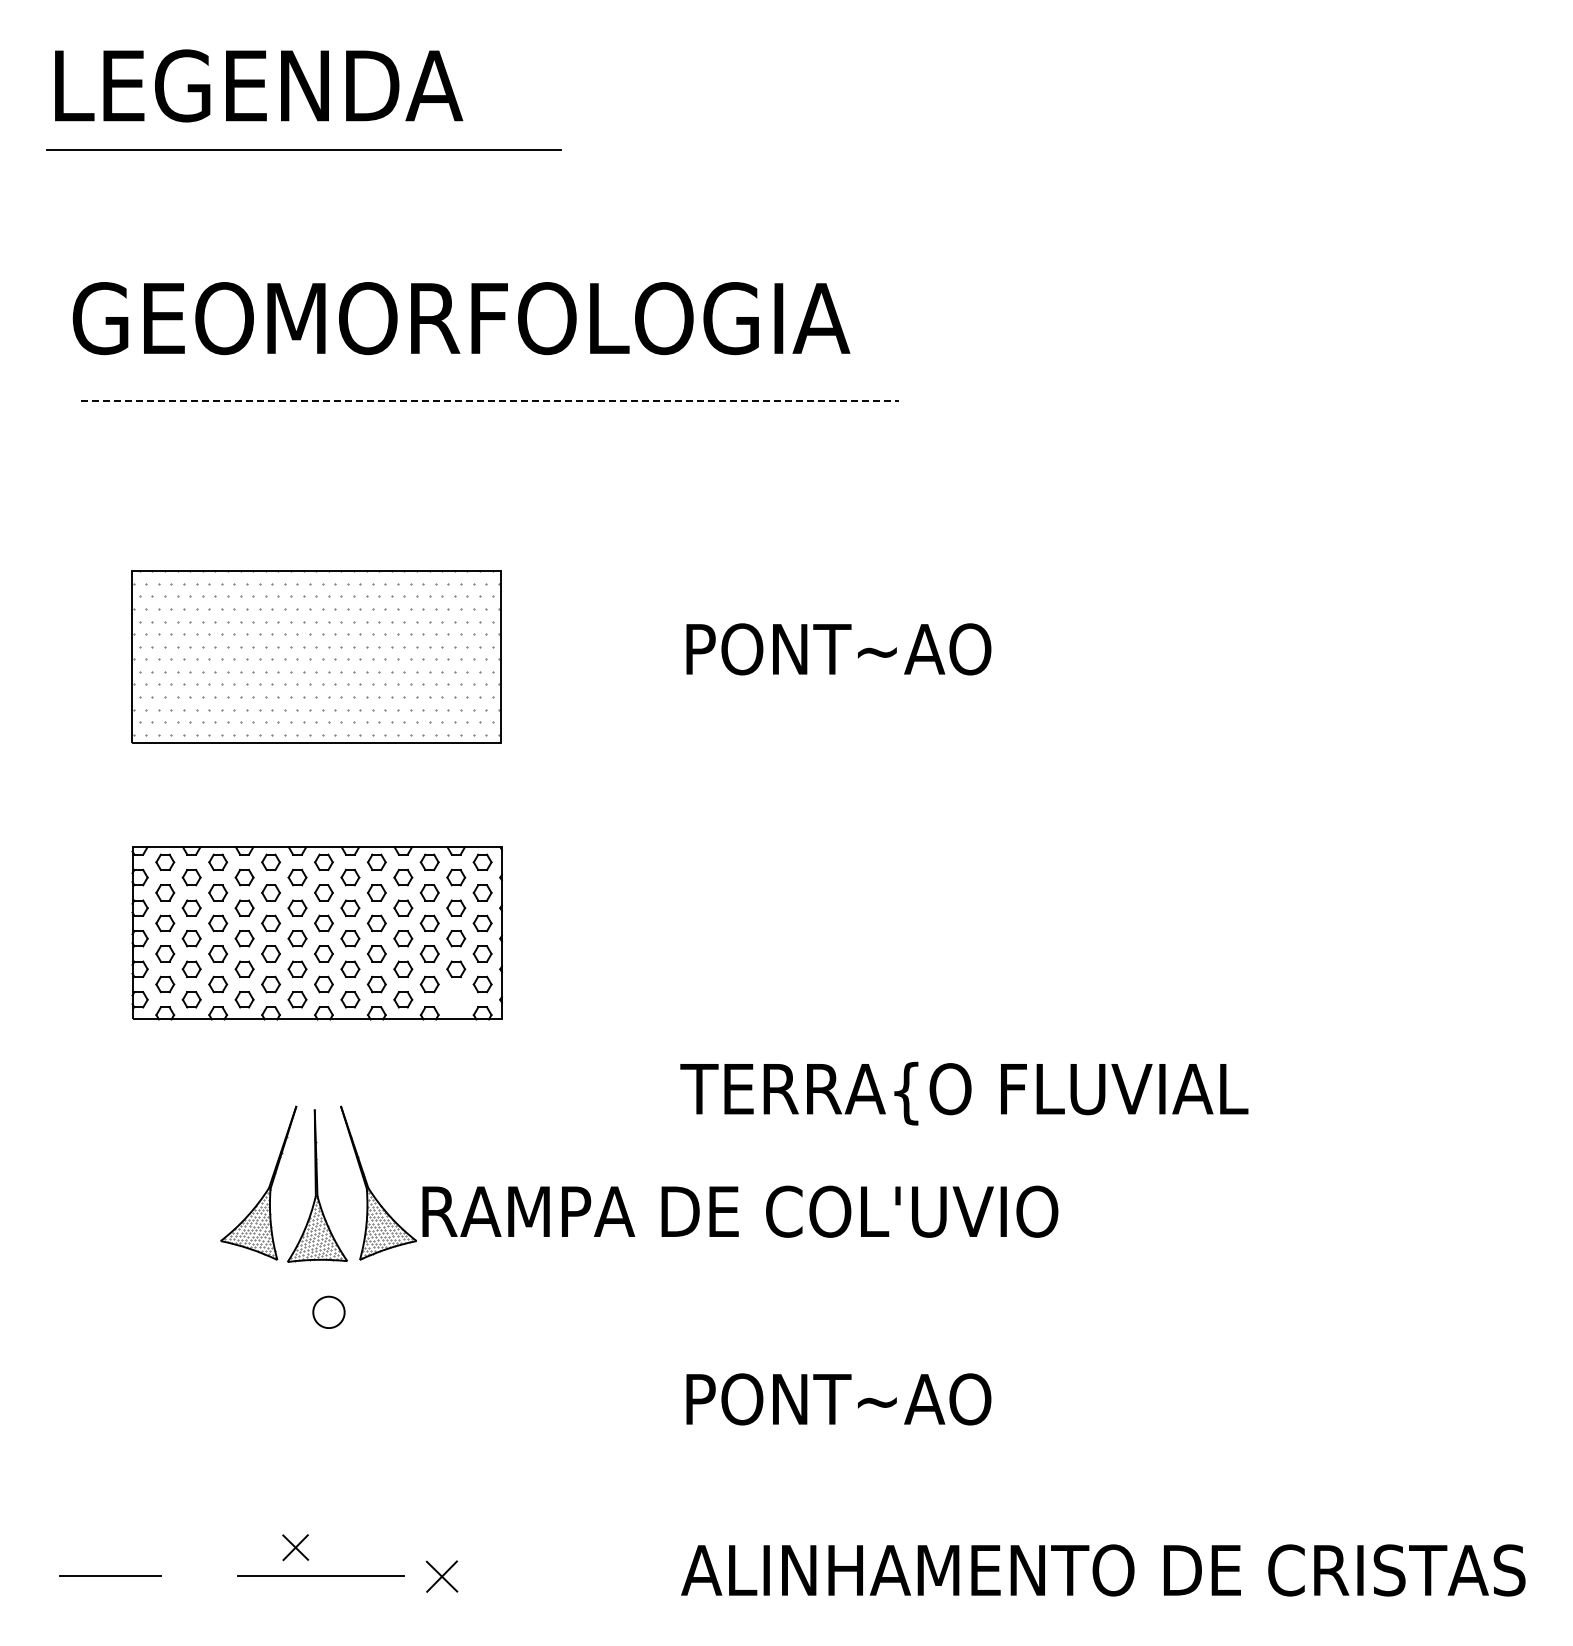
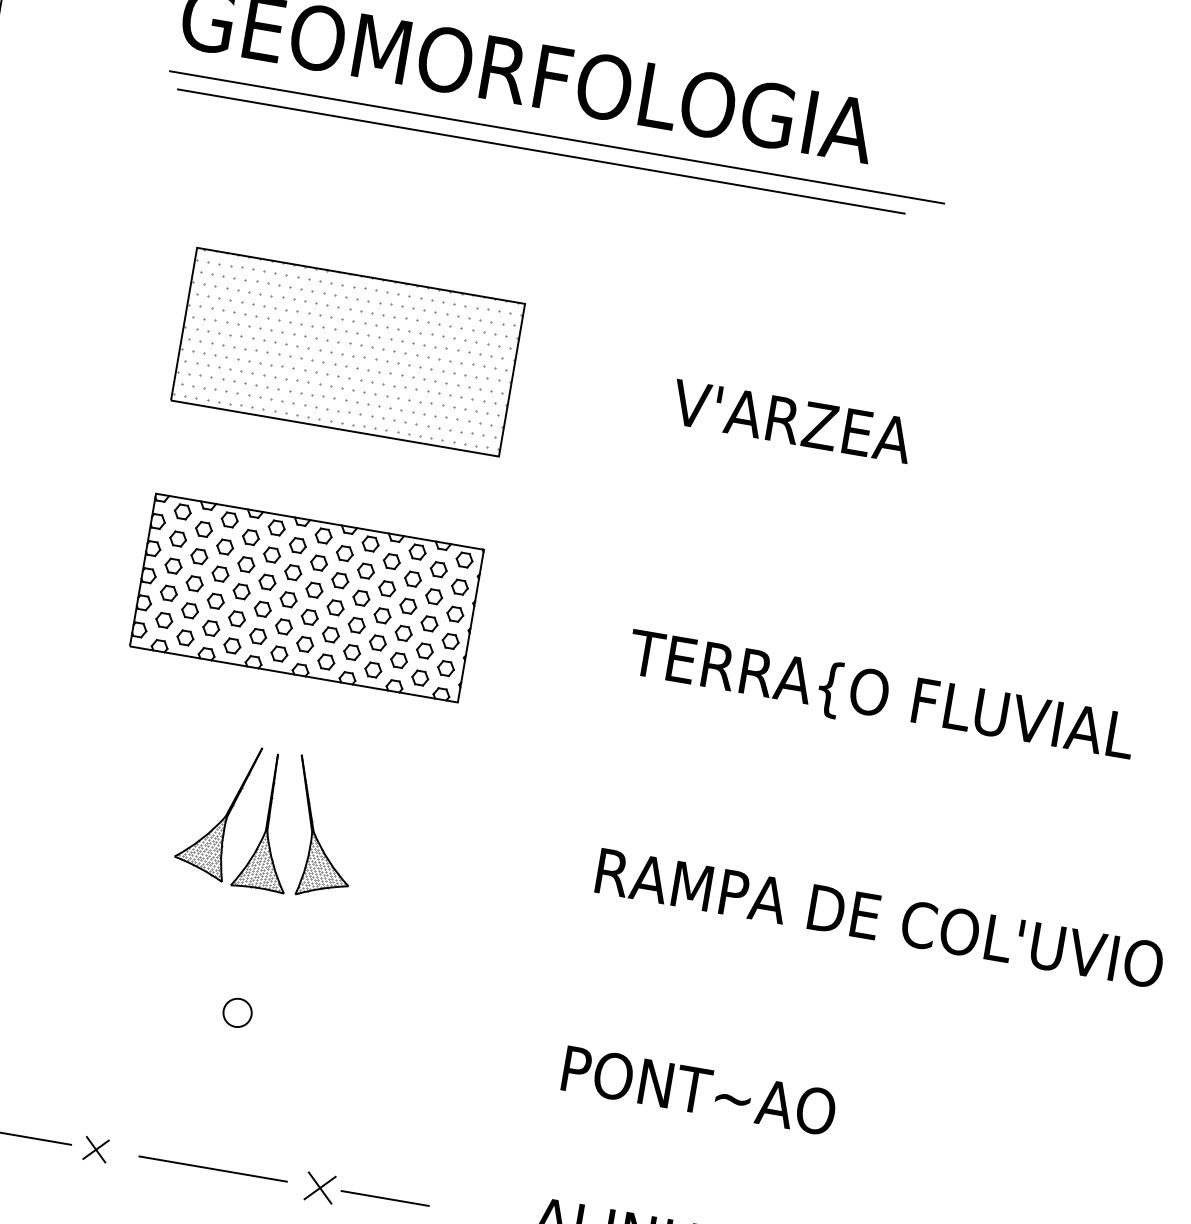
line: (504, 382) -> (556, 137), added
line: (490, 400) -> (541, 151), dashed -> solid
text: (836, 649) -> (810, 424), PONT~AO -> V'ARZEA
part: (456, 999) -> (420, 677), added
text: (964, 1093) -> (881, 698), moved
text: (740, 1211) -> (880, 918), moved
part: (328, 1311) -> (237, 1012), moved
part: (295, 1547) -> (95, 1149), moved
line: (515, 1575) -> (385, 1198), added

